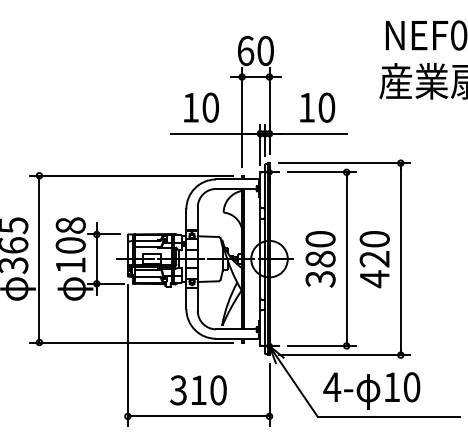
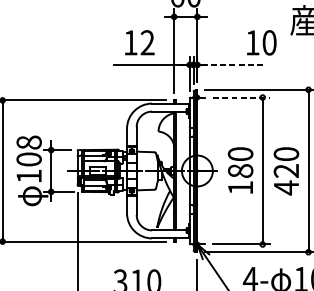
text: (210, 107) -> (147, 42), 10 -> 12
text: (317, 107) -> (261, 42), moved
line: (308, 133) -> (230, 64), solid -> dashed
line: (322, 172) -> (242, 97), solid -> dashed
text: (320, 279) -> (240, 188), 380 -> 180

